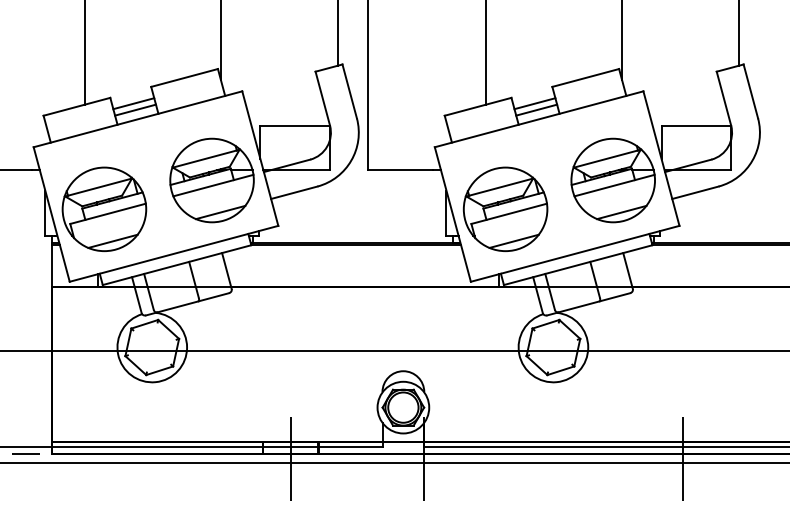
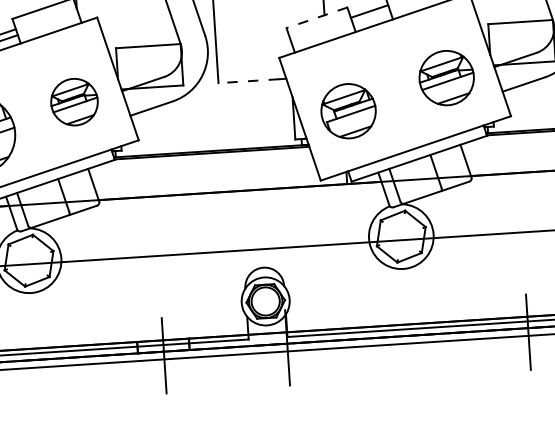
line: (478, 106) -> (317, 17), solid -> dashed
line: (536, 109) -> (371, 16), removed
line: (400, 170) -> (248, 81), solid -> dashed
part: (211, 180) -> (74, 102), size x0.6
part: (612, 180) -> (446, 78), size x0.7
part: (505, 208) -> (348, 110), size x0.7

